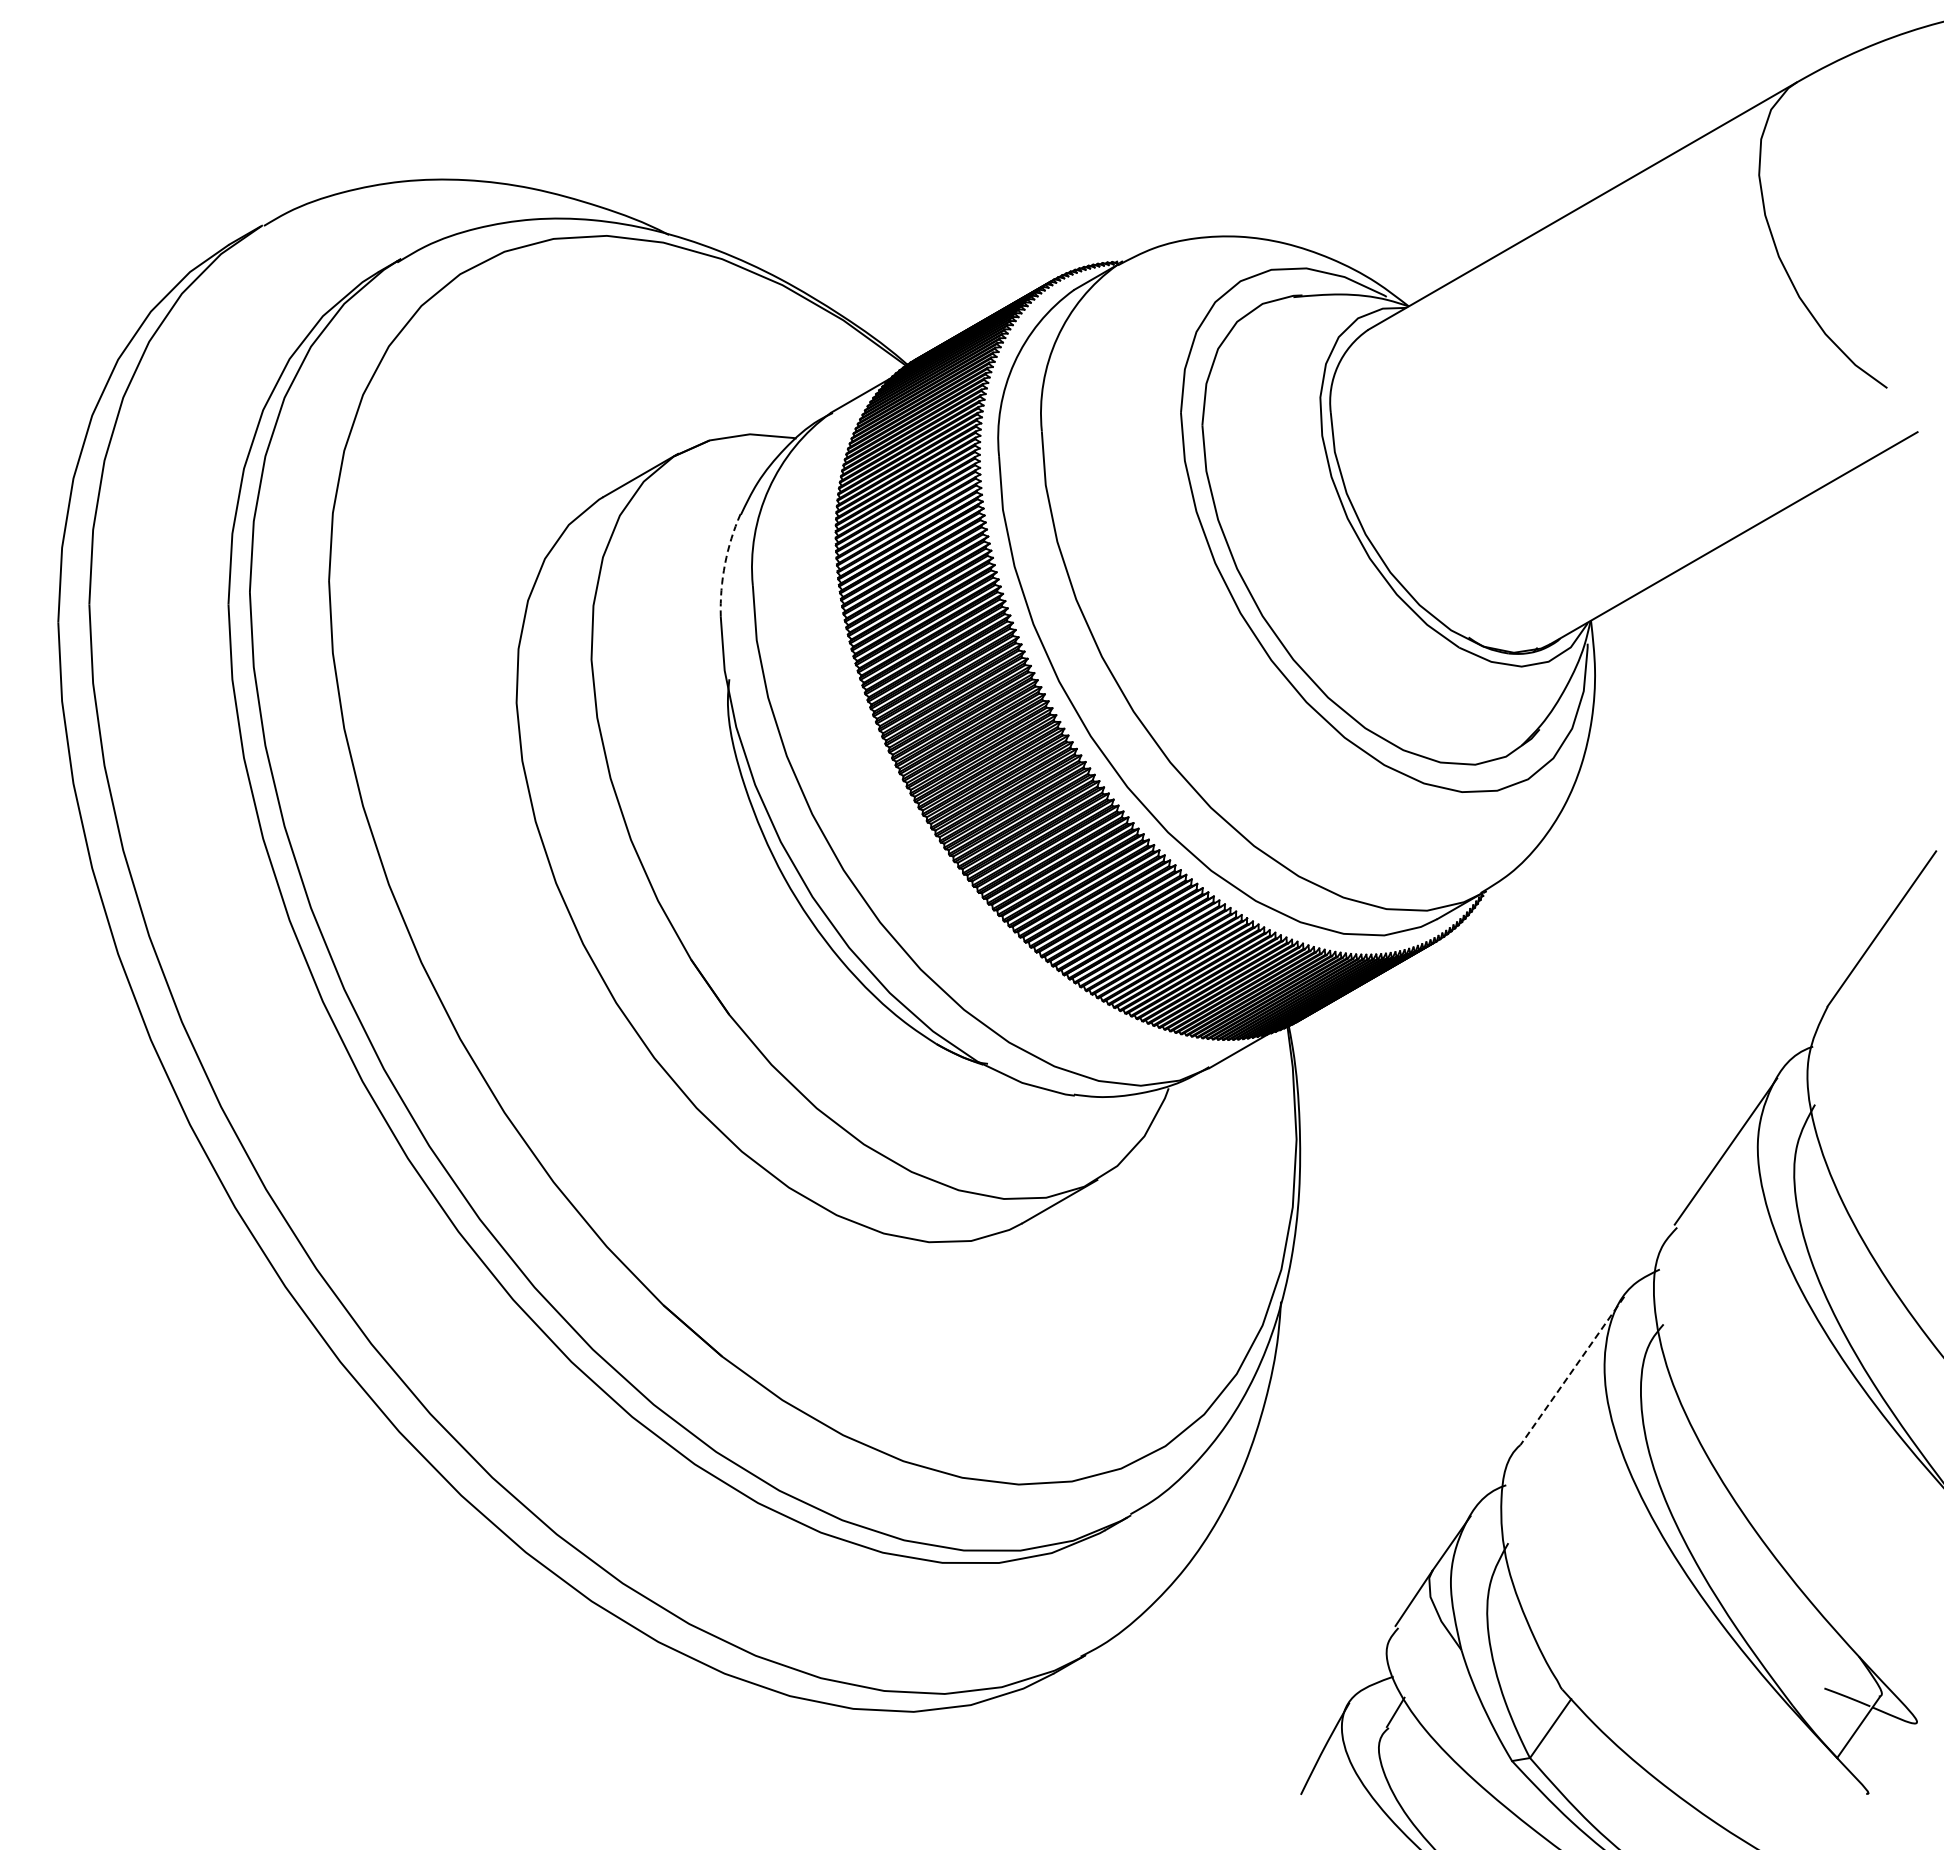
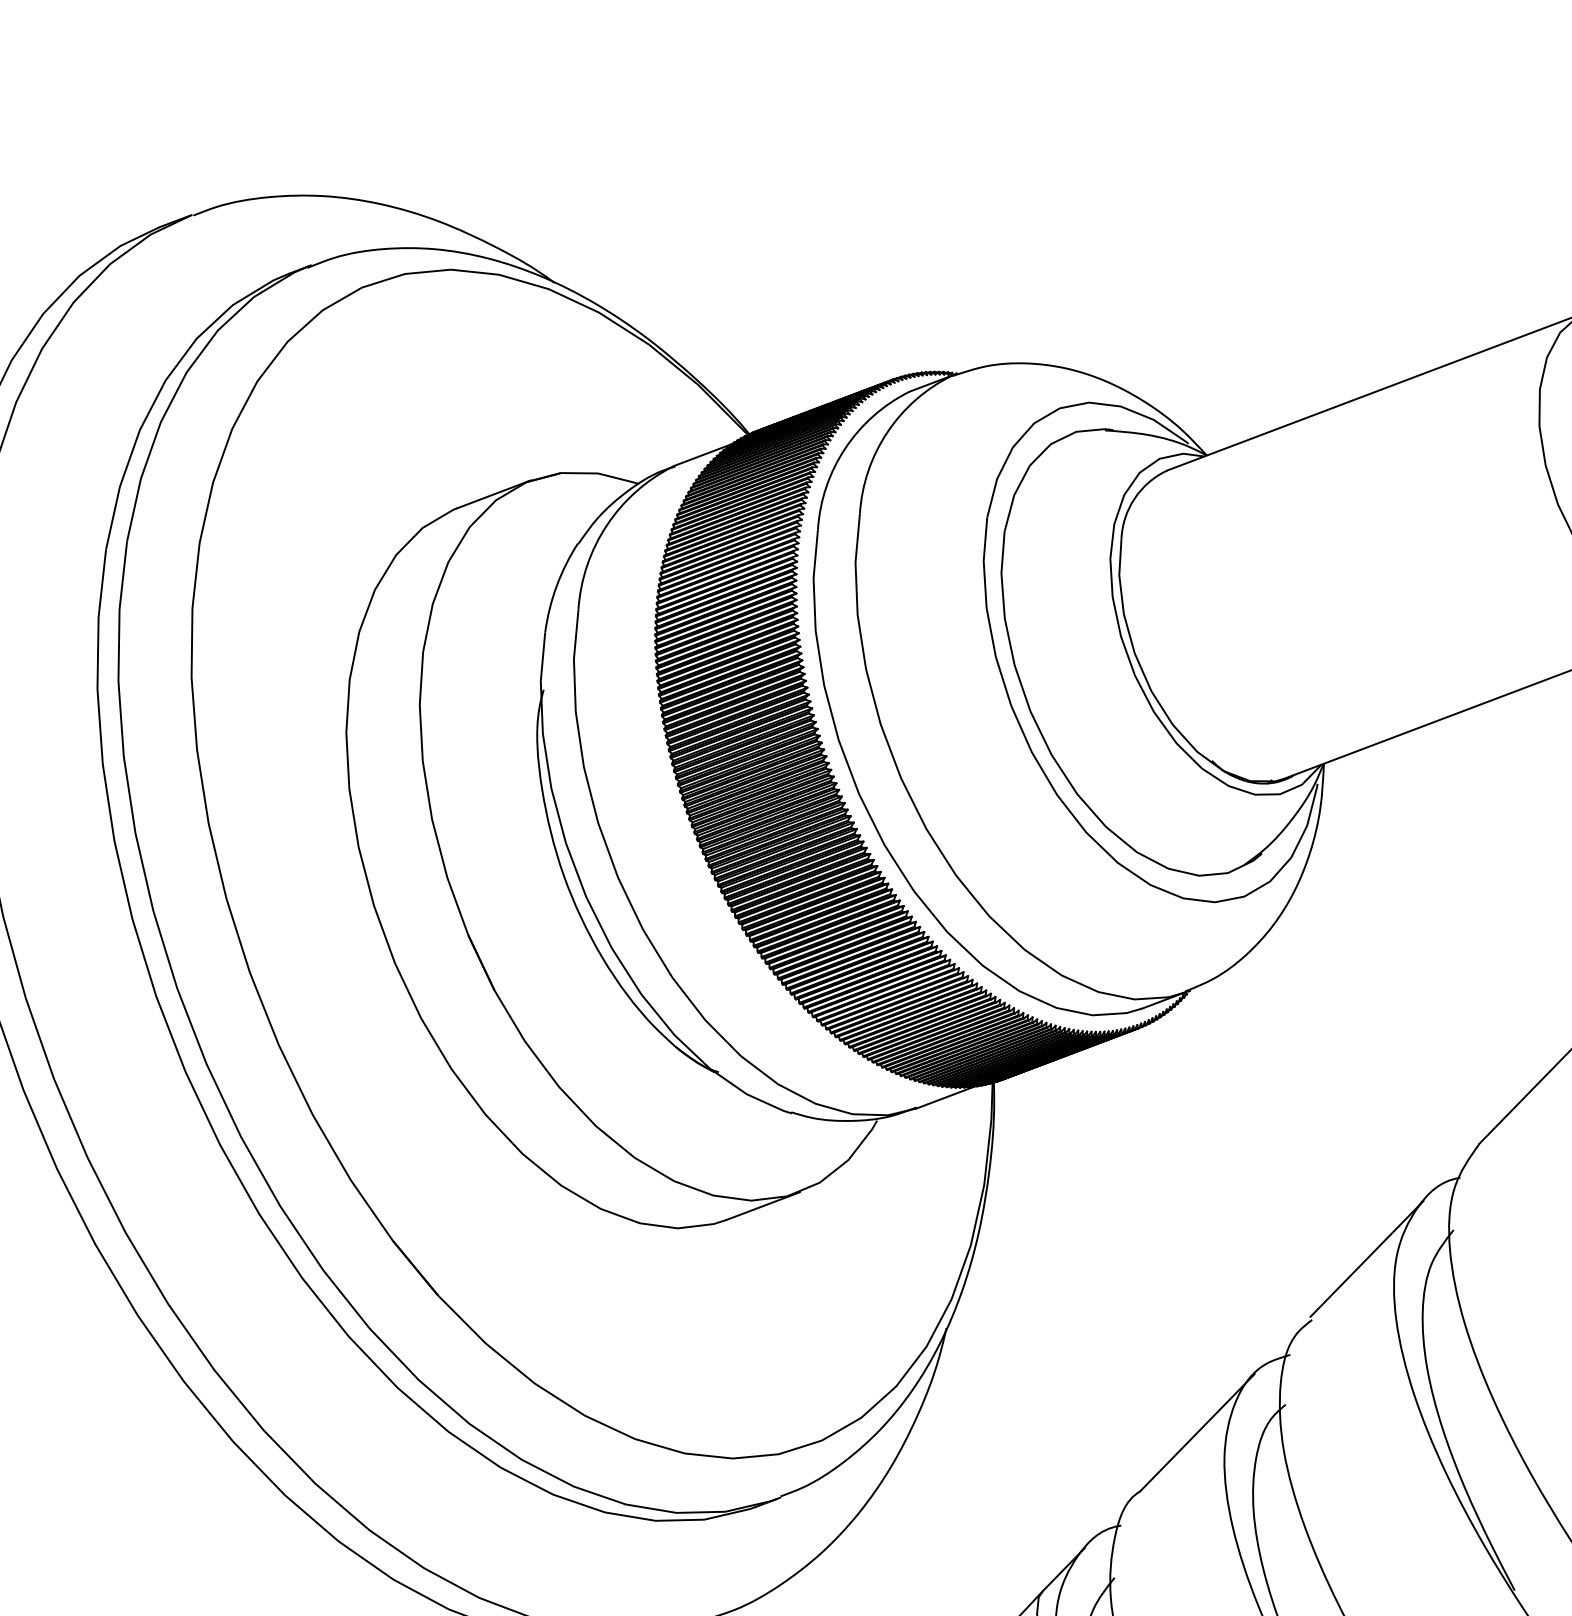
arc: (725, 564) -> (557, 586), dashed -> solid
line: (1572, 1371) -> (1197, 1433), dashed -> solid

